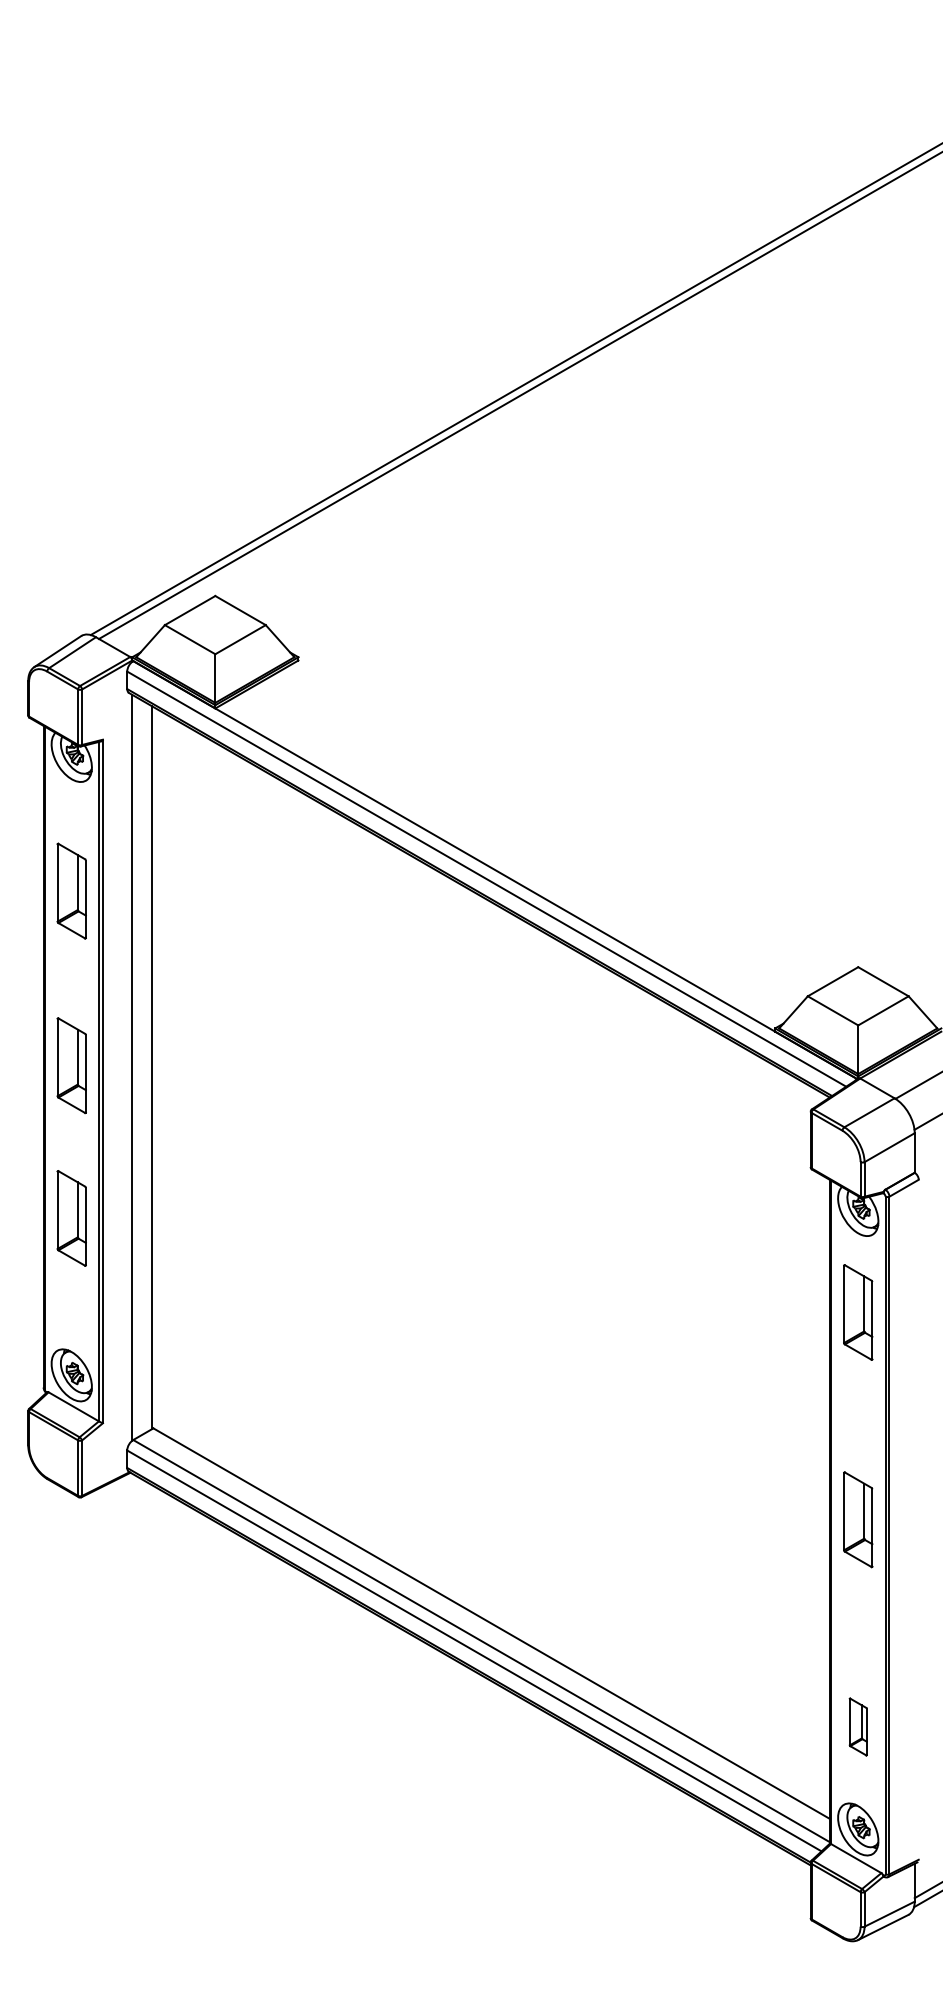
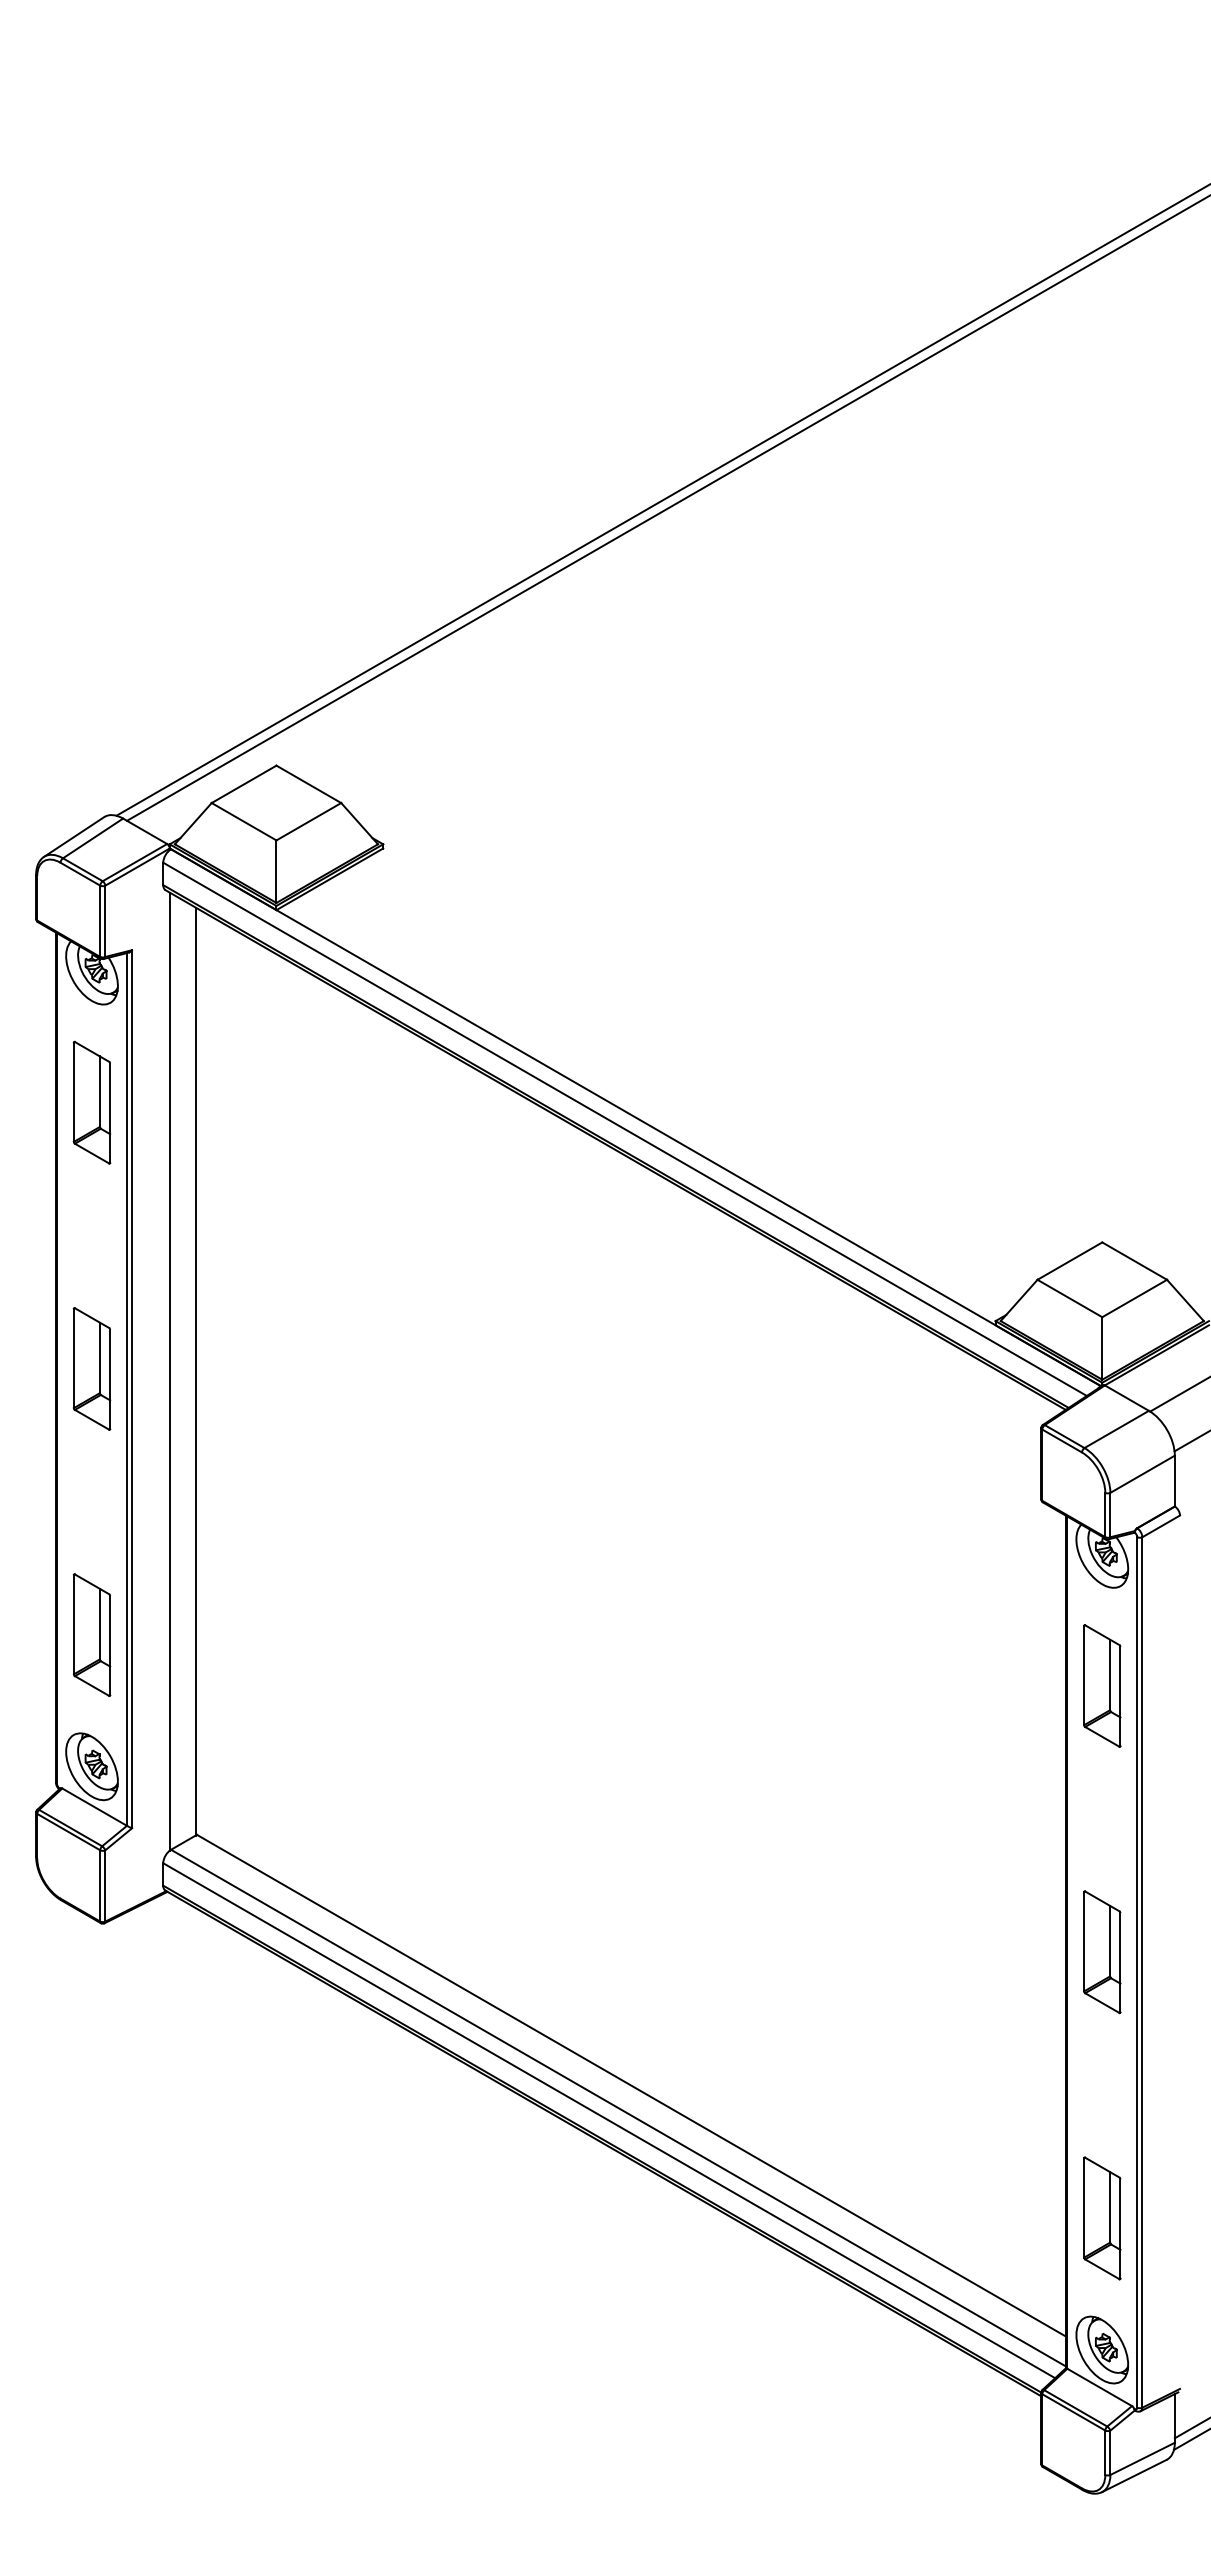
part: (71, 890) -> (91, 1102), moved
part: (71, 1217) -> (91, 1634), moved
part: (858, 1727) -> (1102, 2218), size x1.67

